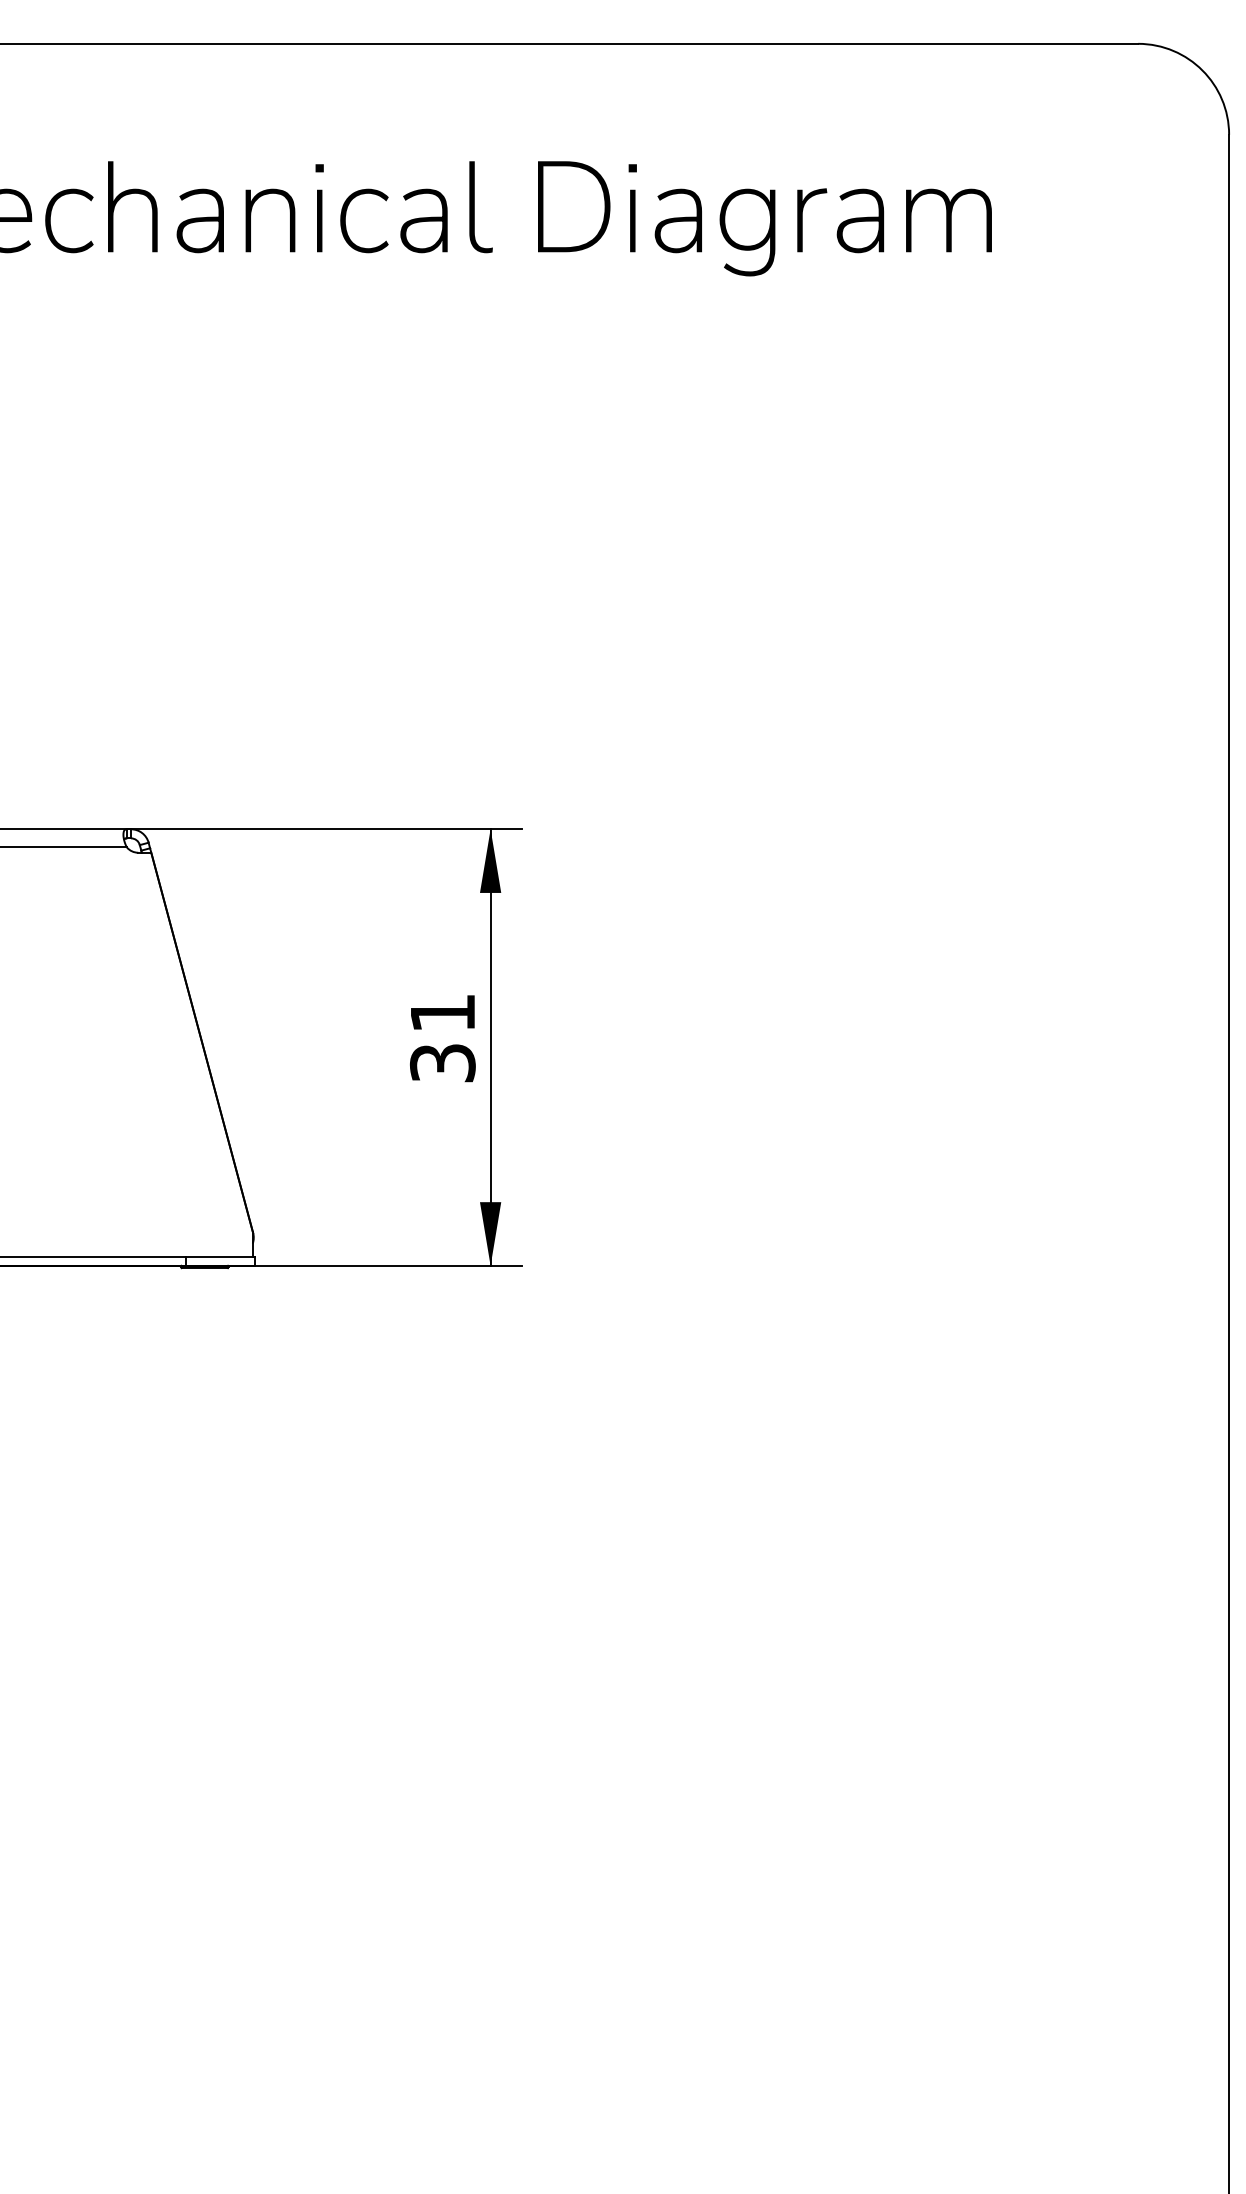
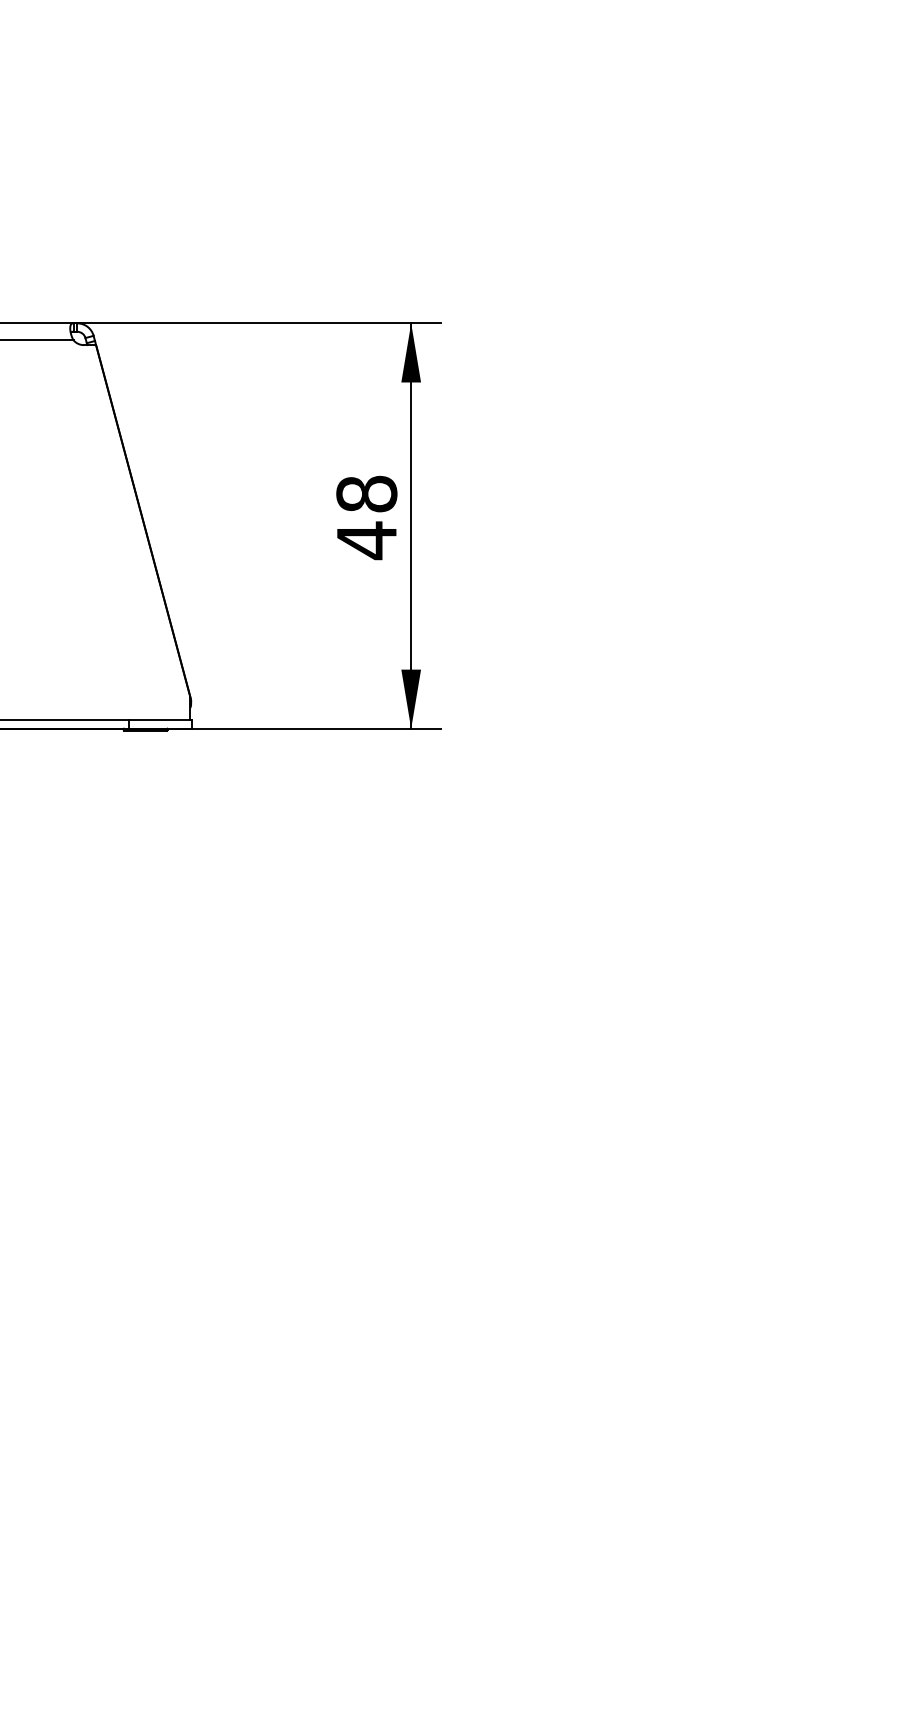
text: (442, 1038) -> (366, 517), 31 -> 48

